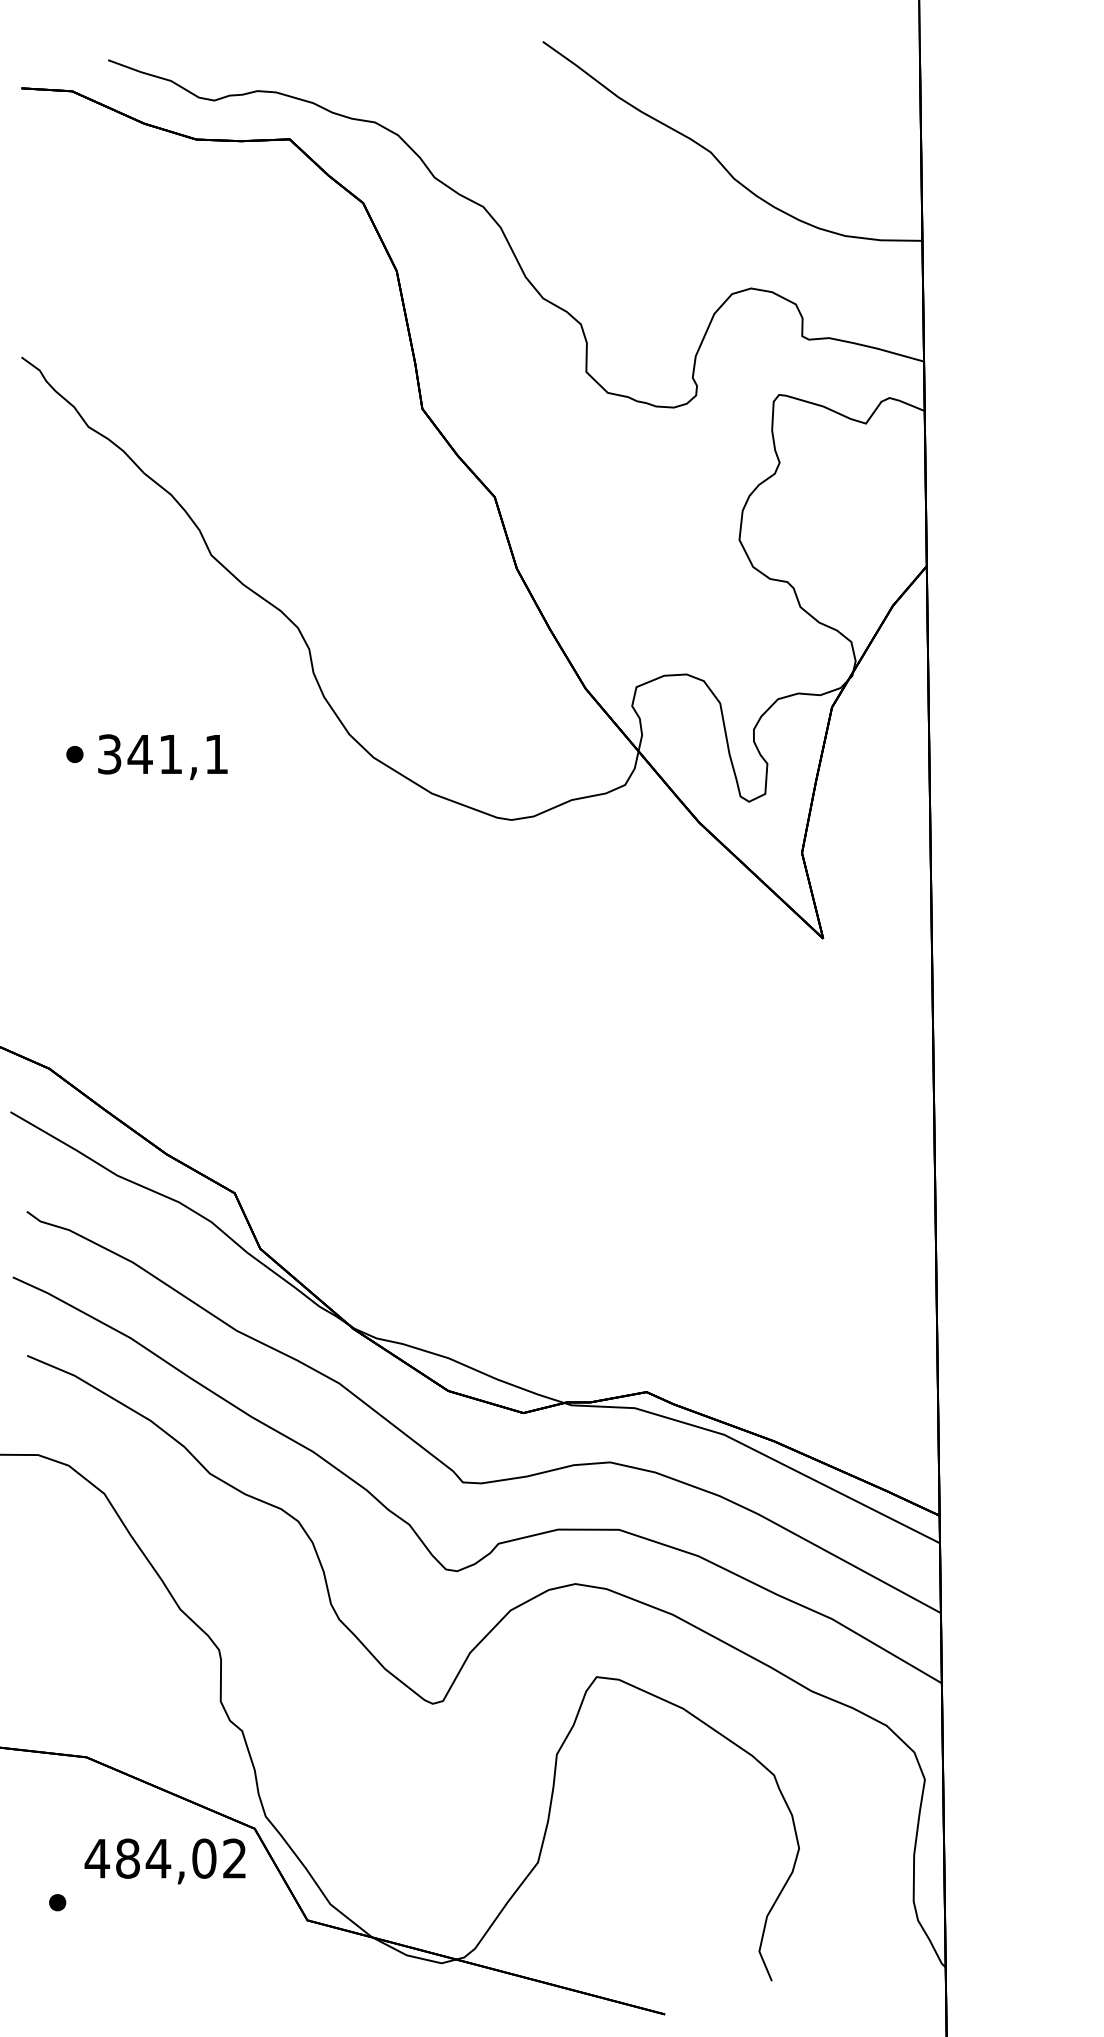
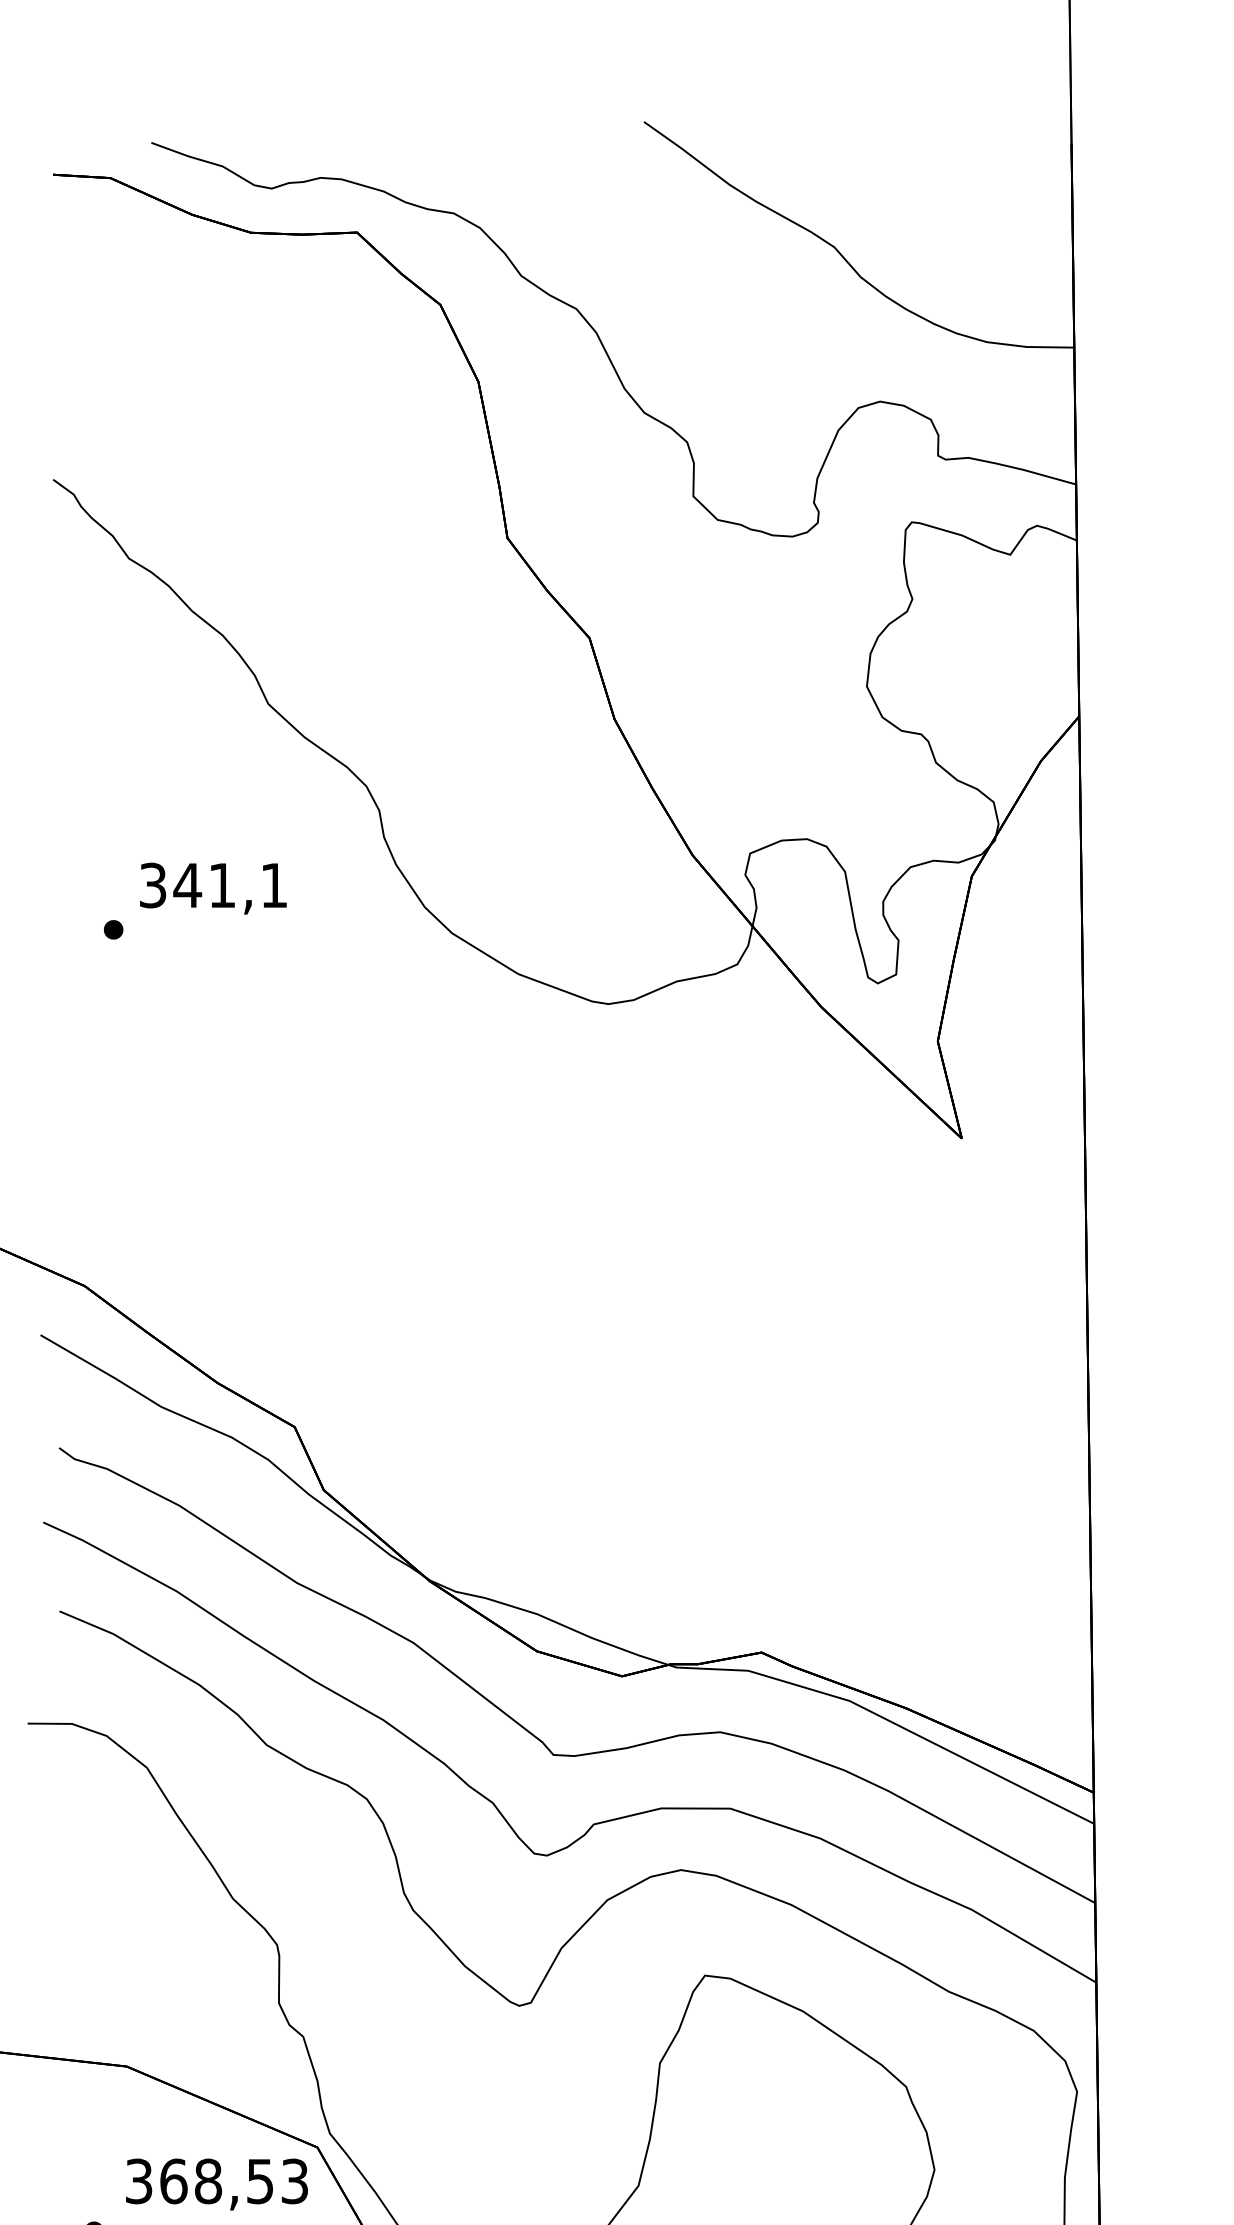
text: (162, 756) -> (212, 887), moved
text: (165, 1858) -> (216, 2181), 484,02 -> 368,53

